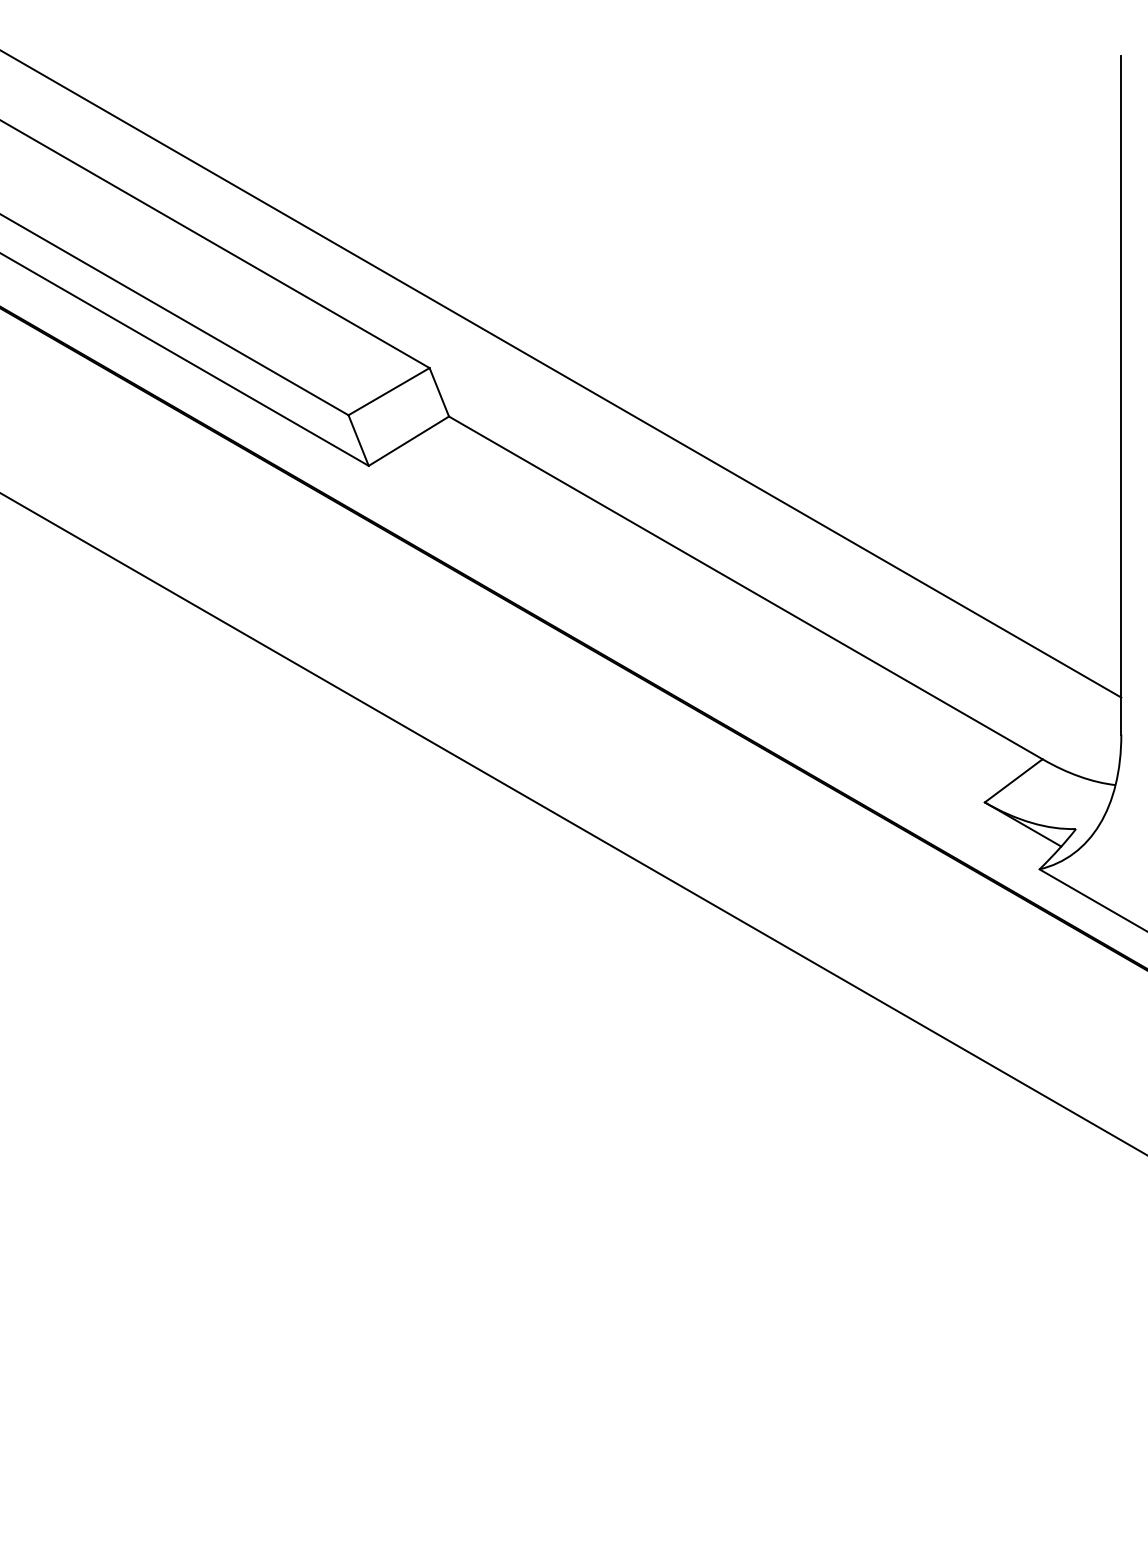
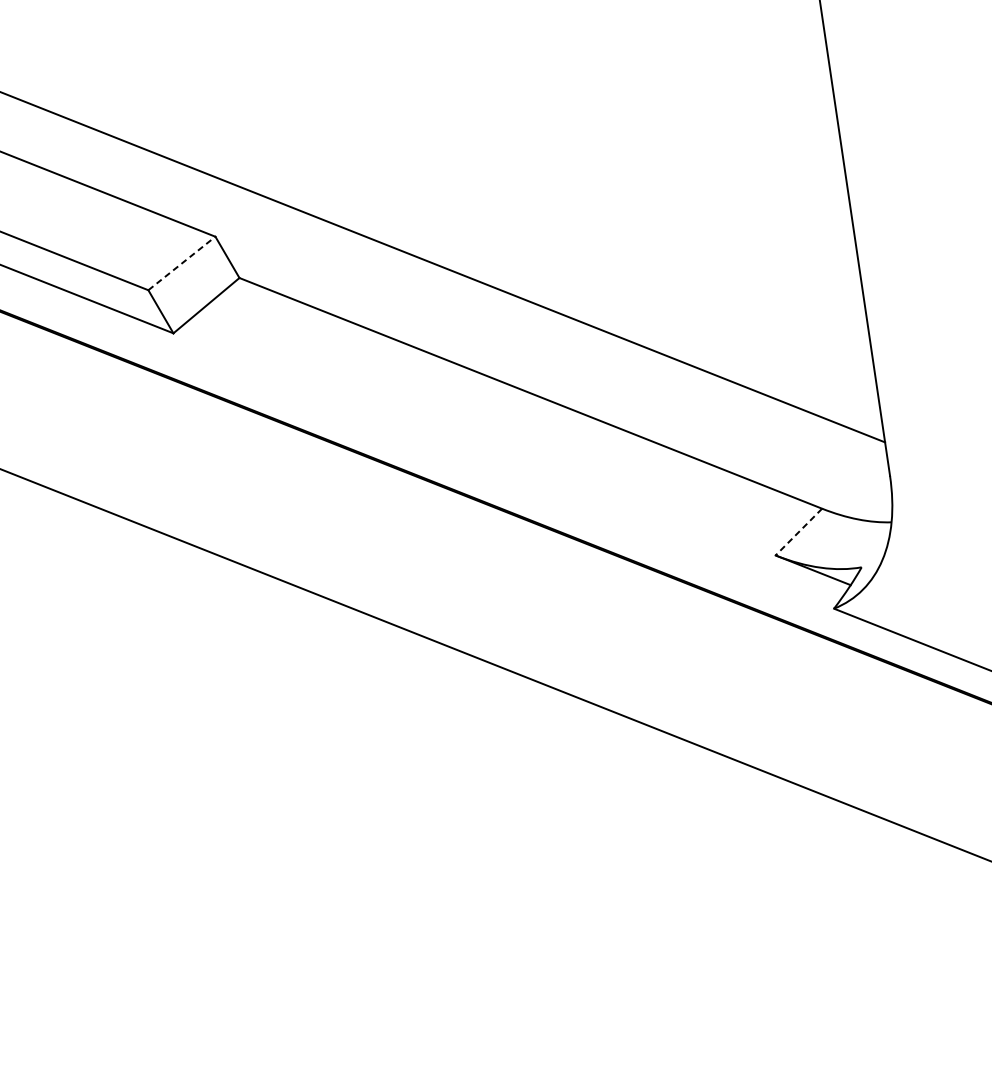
line: (389, 391) -> (182, 263), solid -> dashed
line: (1013, 781) -> (798, 532), solid -> dashed

